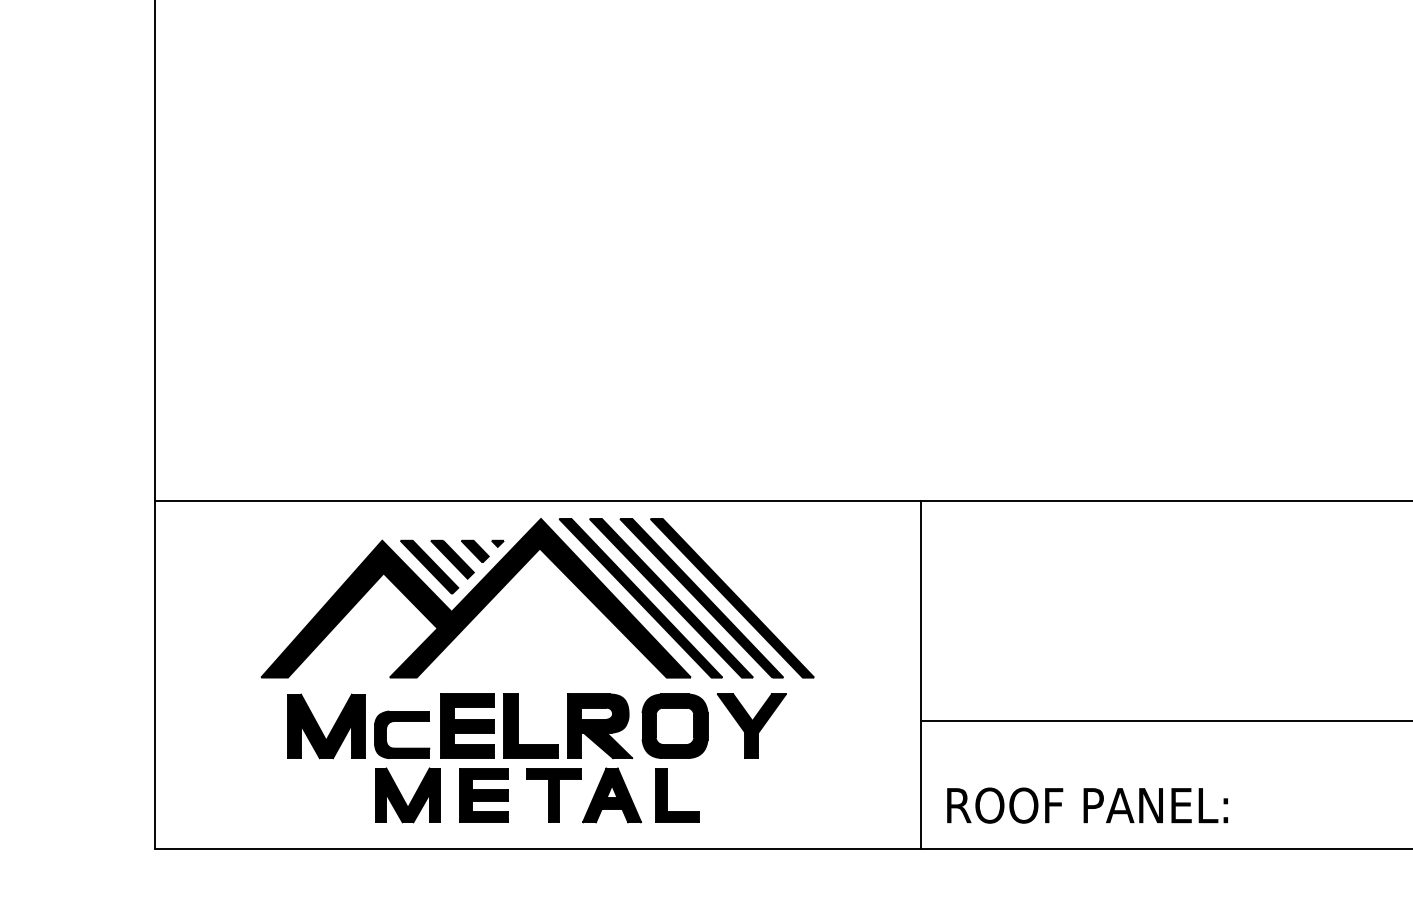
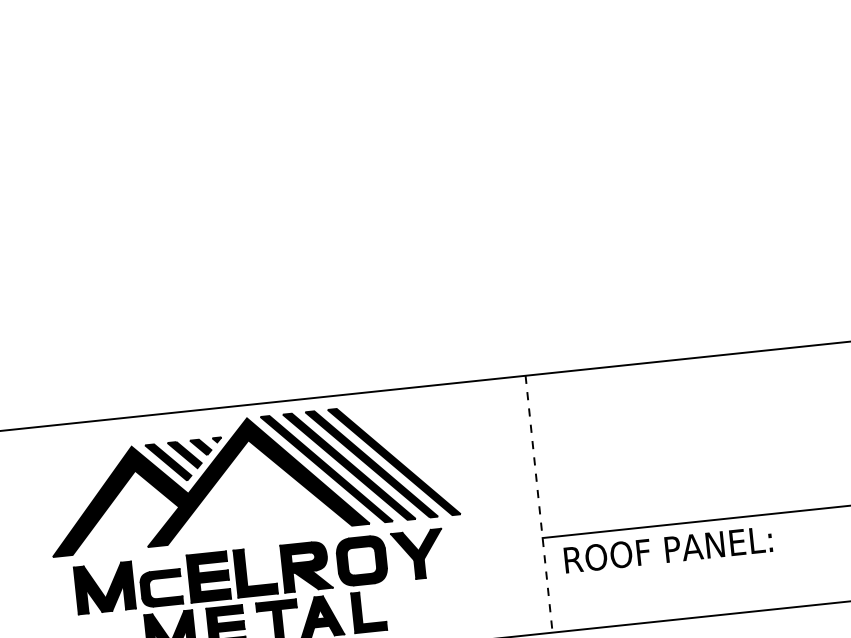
line: (920, 675) -> (538, 504), solid -> dashed
text: (1087, 805) -> (668, 549), moved

